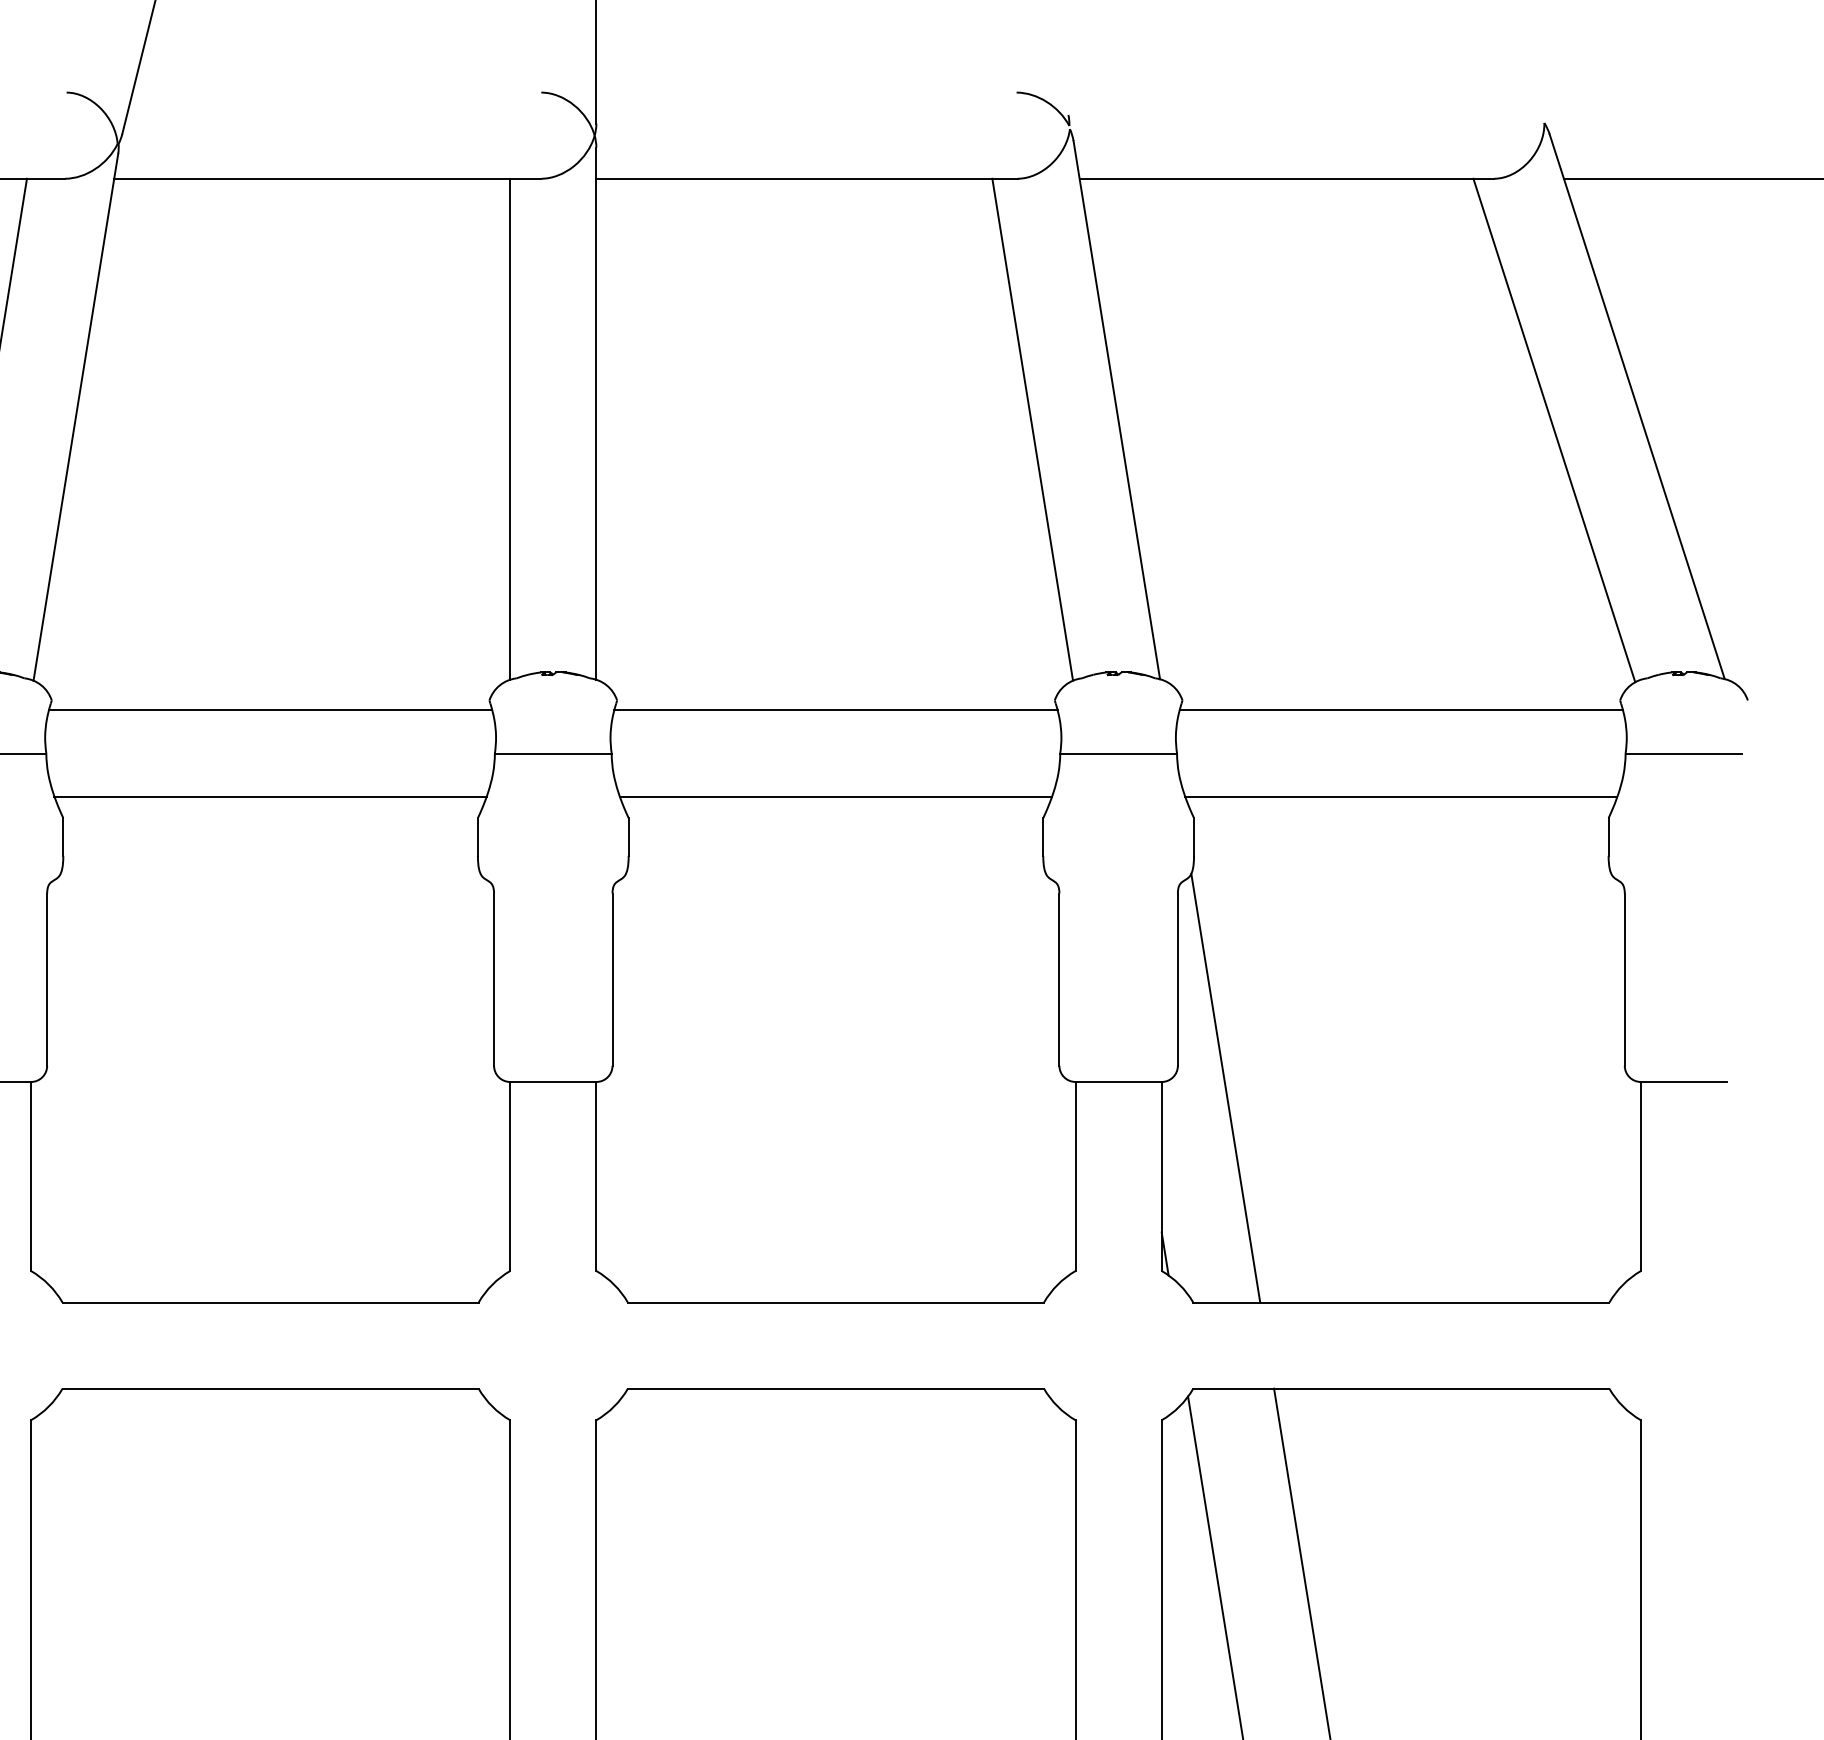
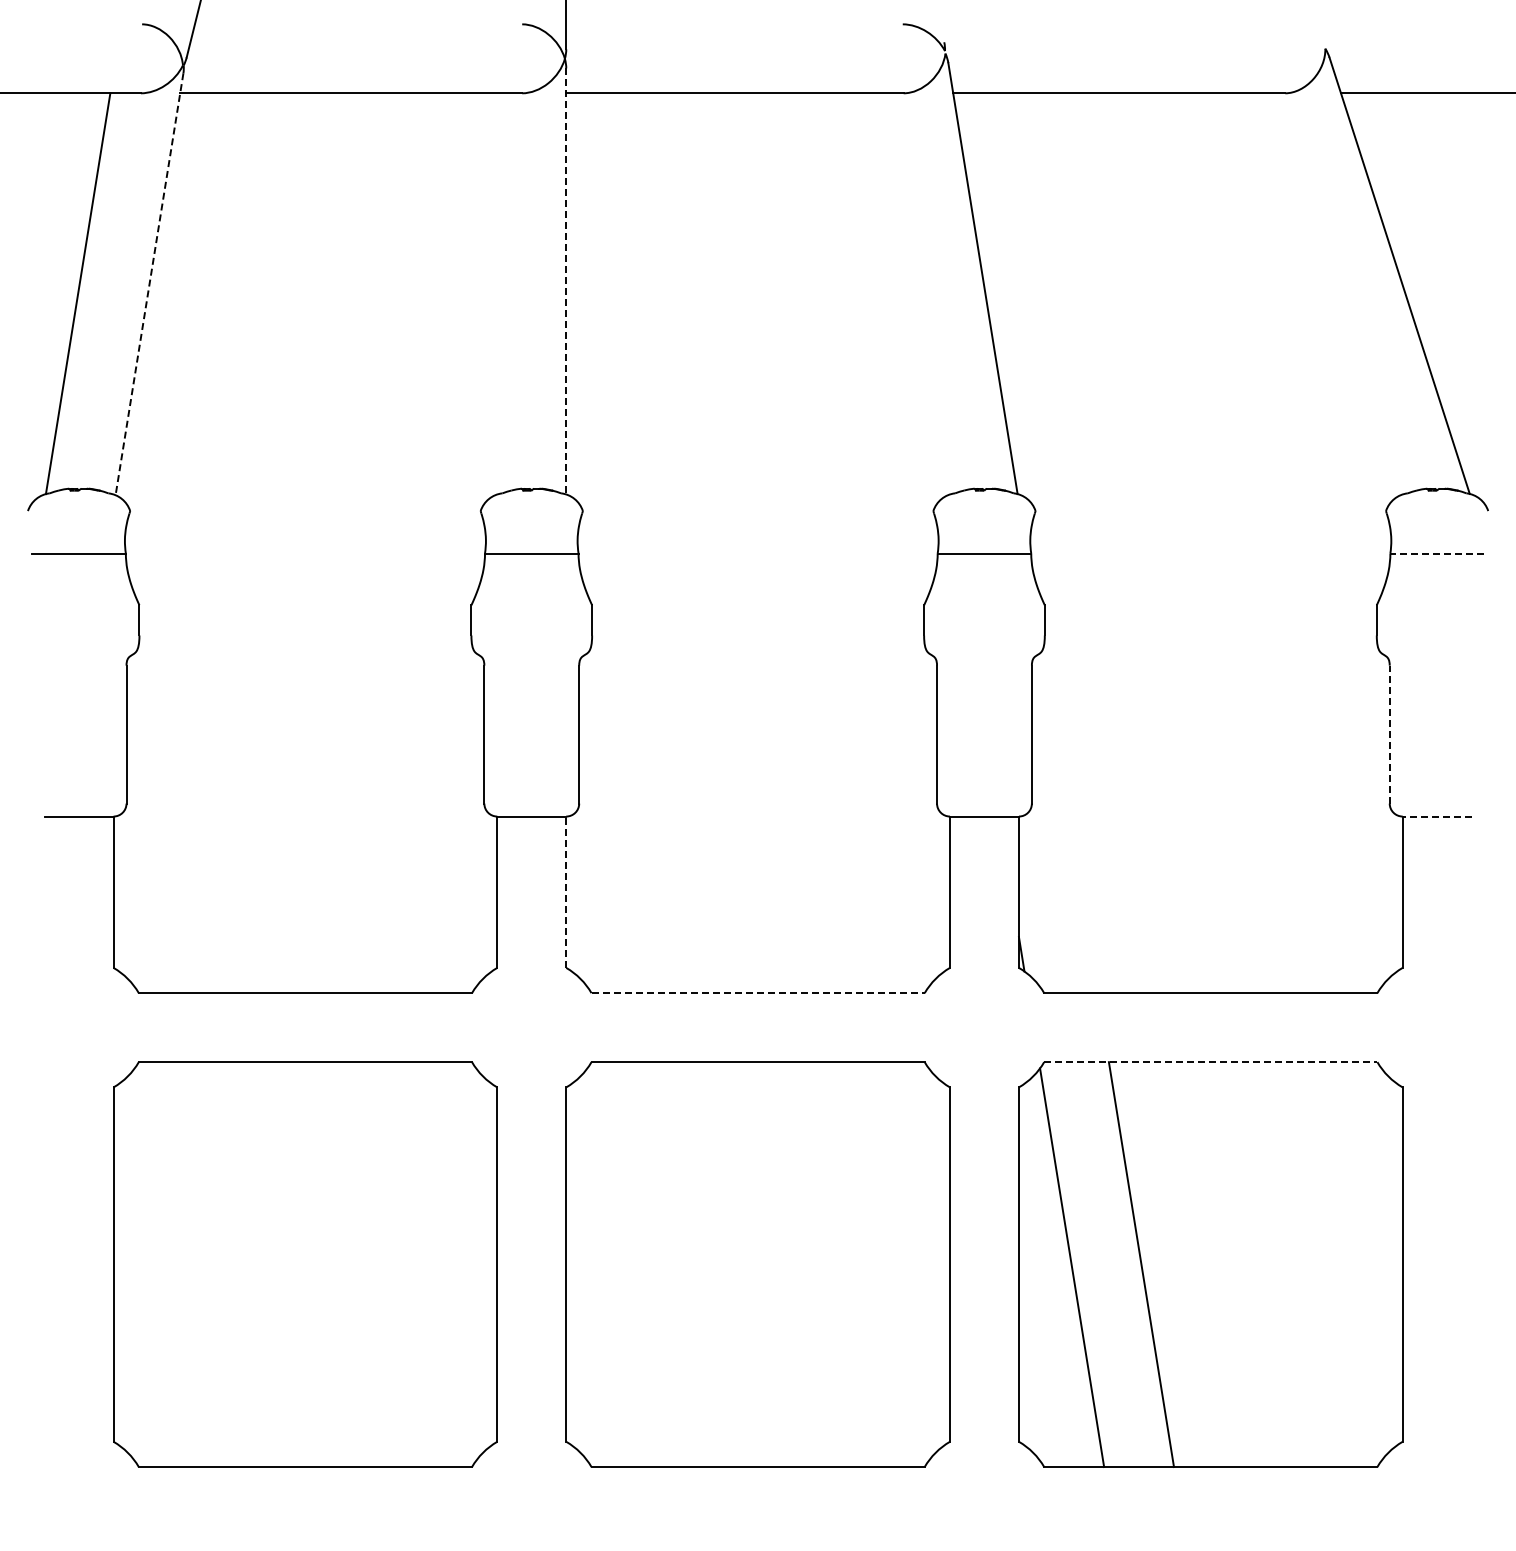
line: (596, 413) -> (566, 281), solid -> dashed
line: (75, 417) -> (149, 284), solid -> dashed
line: (510, 428) -> (497, 293), removed
line: (1032, 430) -> (915, 294), removed
line: (1554, 430) -> (1333, 294), removed
line: (269, 711) -> (304, 519), removed
line: (835, 711) -> (757, 519), removed
line: (1400, 711) -> (1210, 519), removed
line: (1684, 753) -> (1437, 553), solid -> dashed
line: (270, 797) -> (305, 588), removed
line: (836, 797) -> (758, 588), removed
line: (1400, 797) -> (1210, 588), removed
line: (1624, 979) -> (1389, 734), solid -> dashed
line: (1683, 1081) -> (1436, 816), solid -> dashed
line: (1224, 1088) -> (1069, 821), removed
line: (596, 1176) -> (566, 892), solid -> dashed
line: (836, 1302) -> (758, 993), solid -> dashed
line: (1400, 1389) -> (1210, 1062), solid -> dashed

